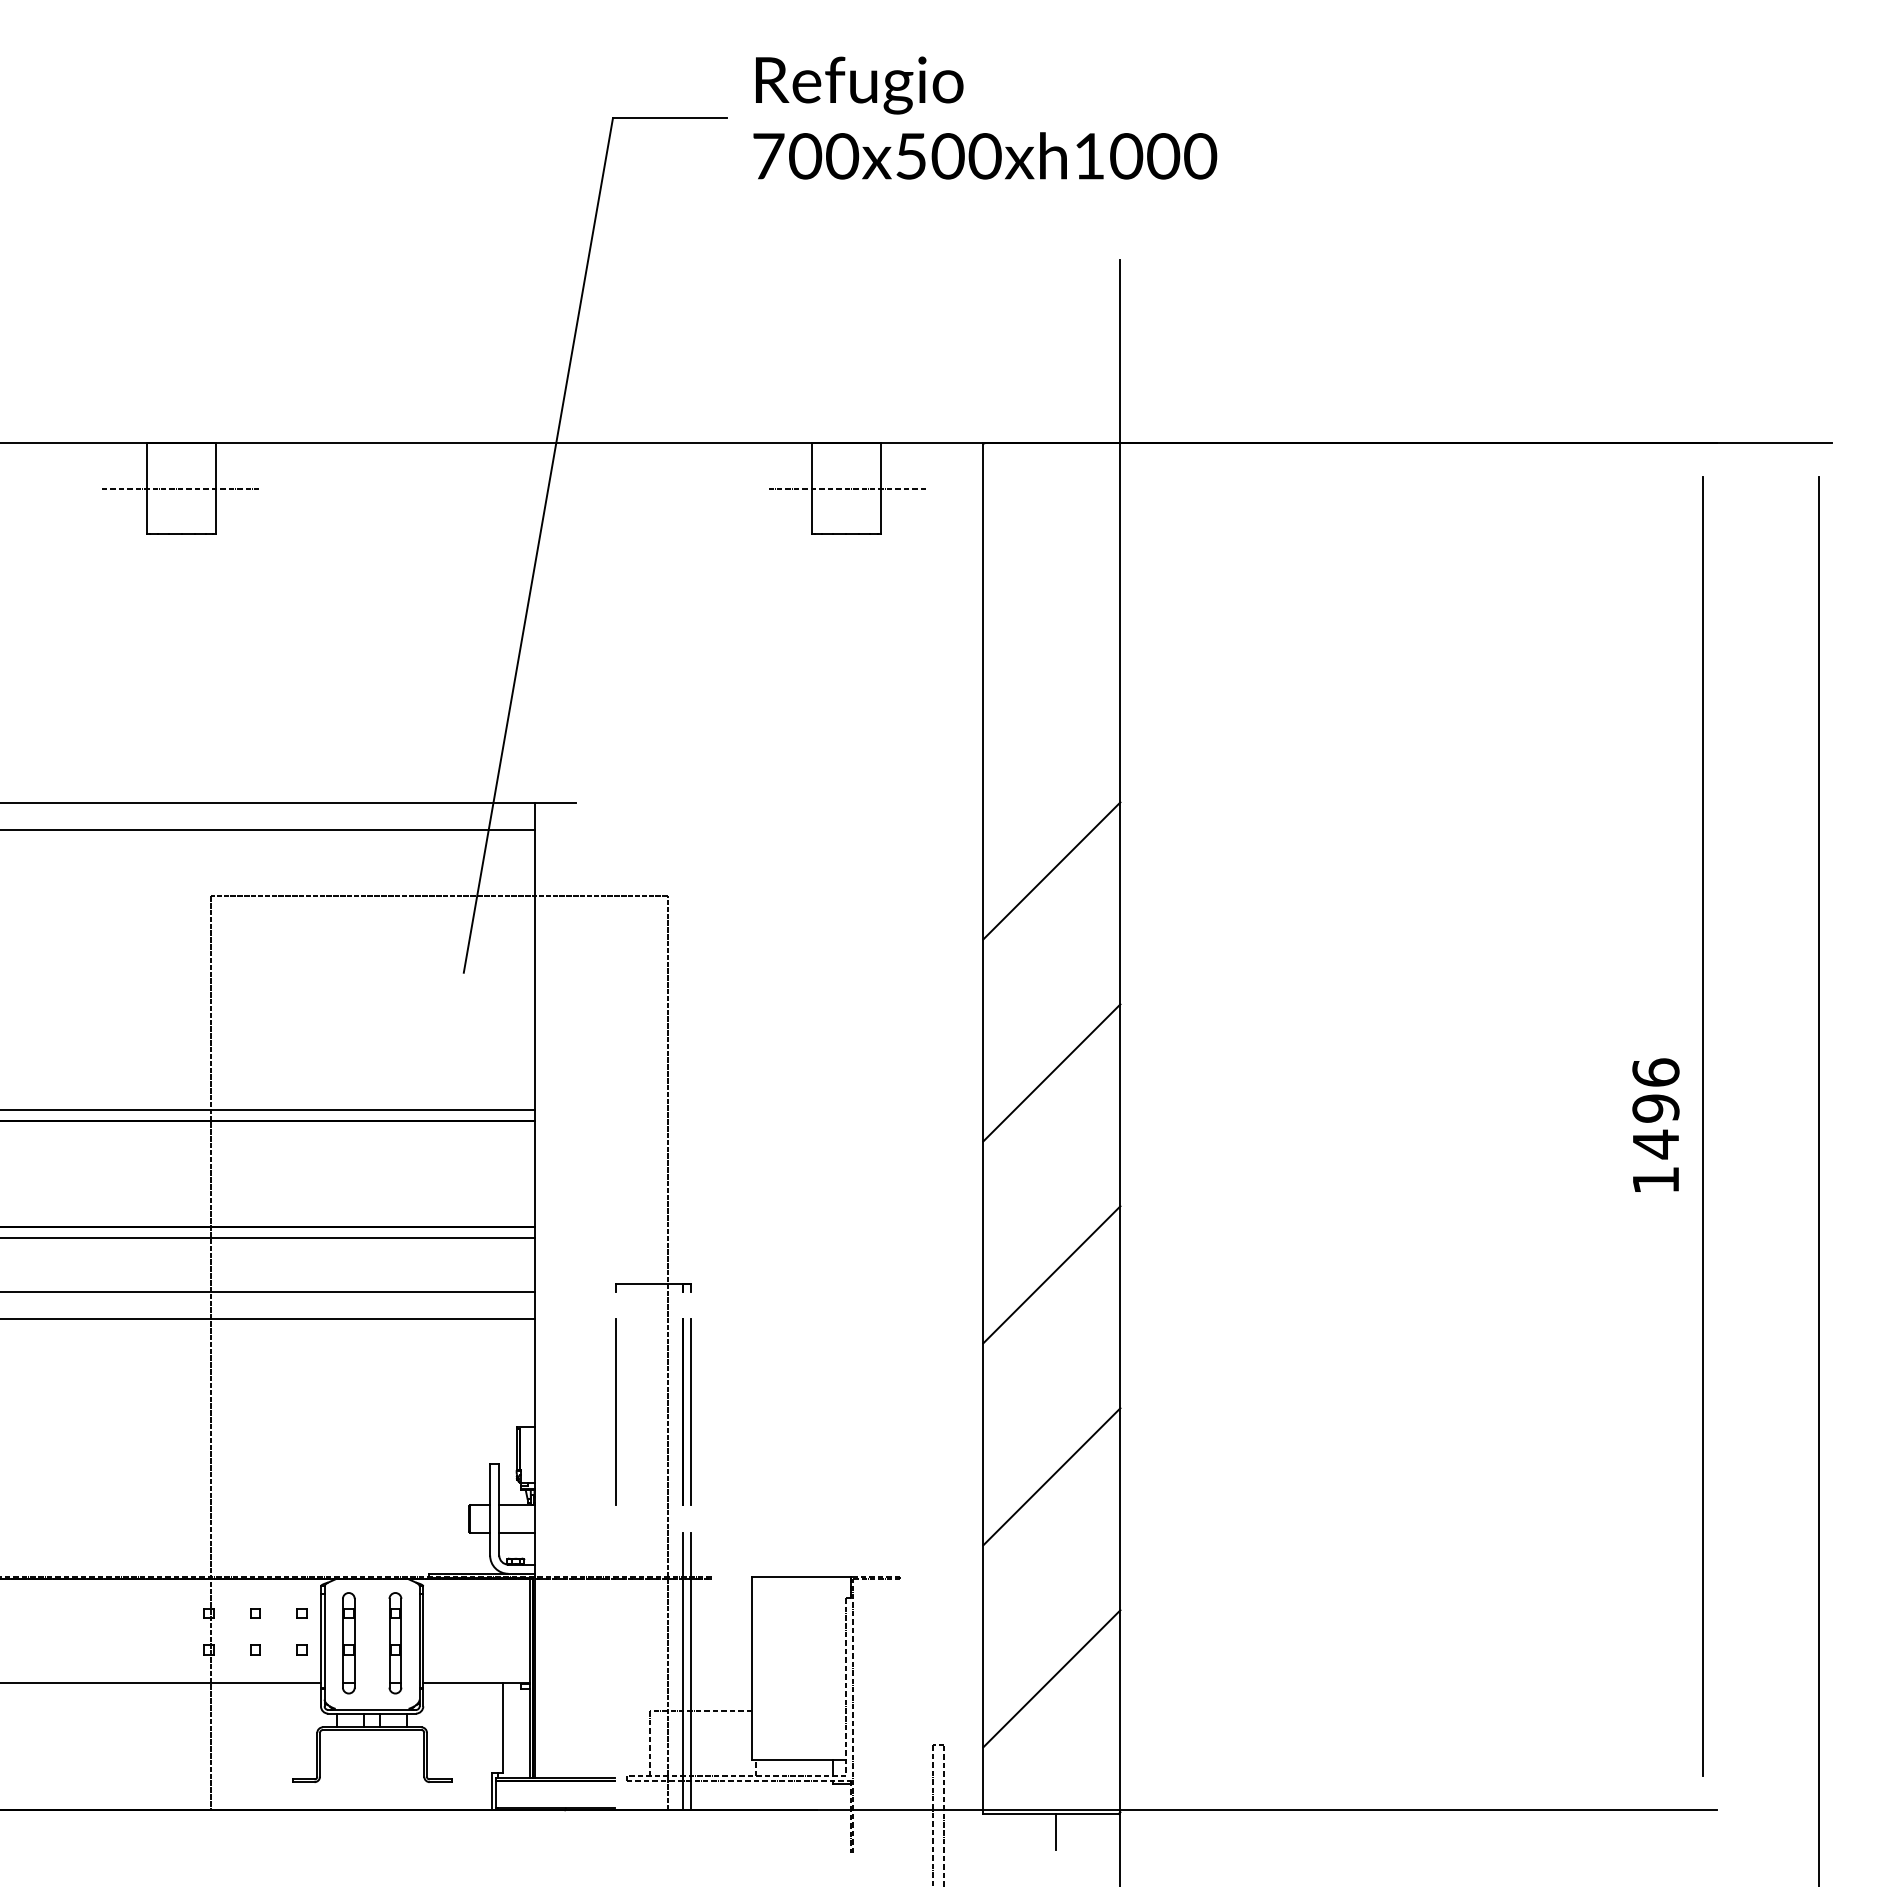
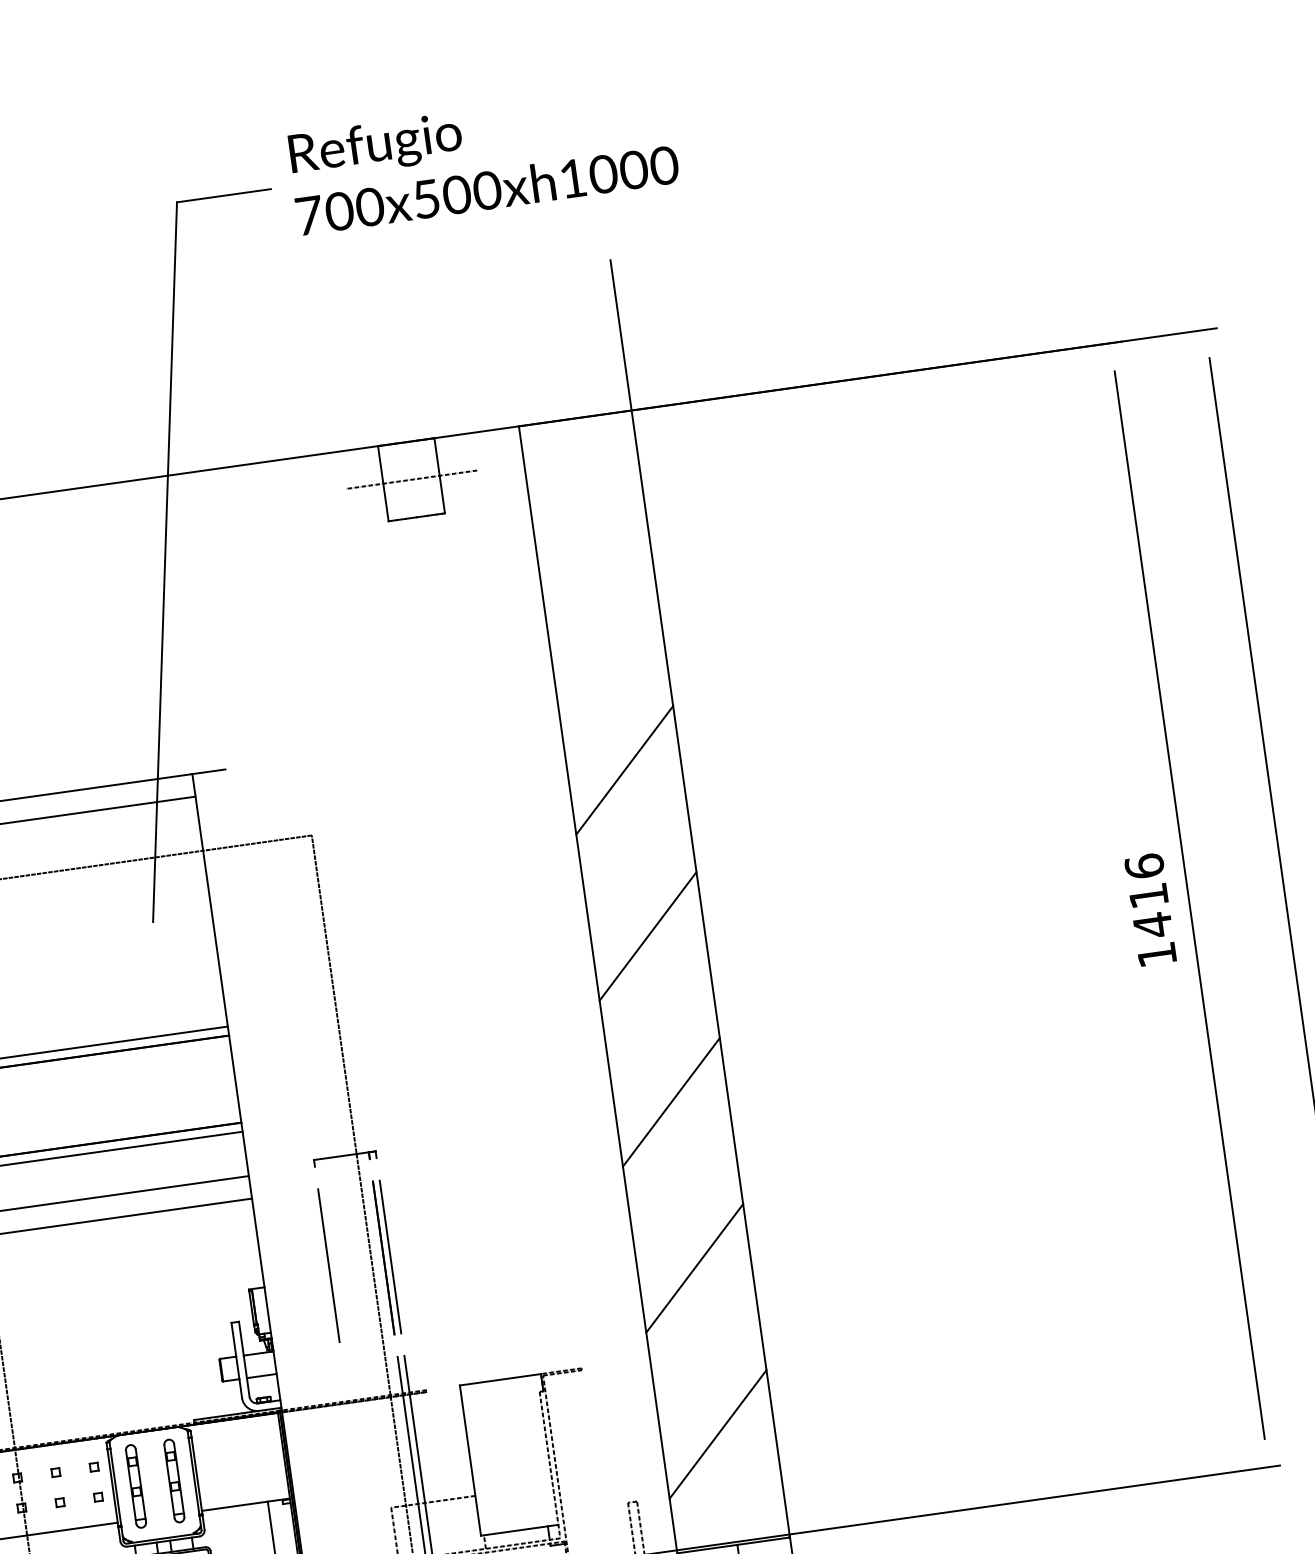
text: (1655, 1108) -> (1148, 895), 1496 -> 1416

